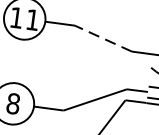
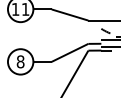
line: (102, 37) -> (69, 14), dashed -> solid

